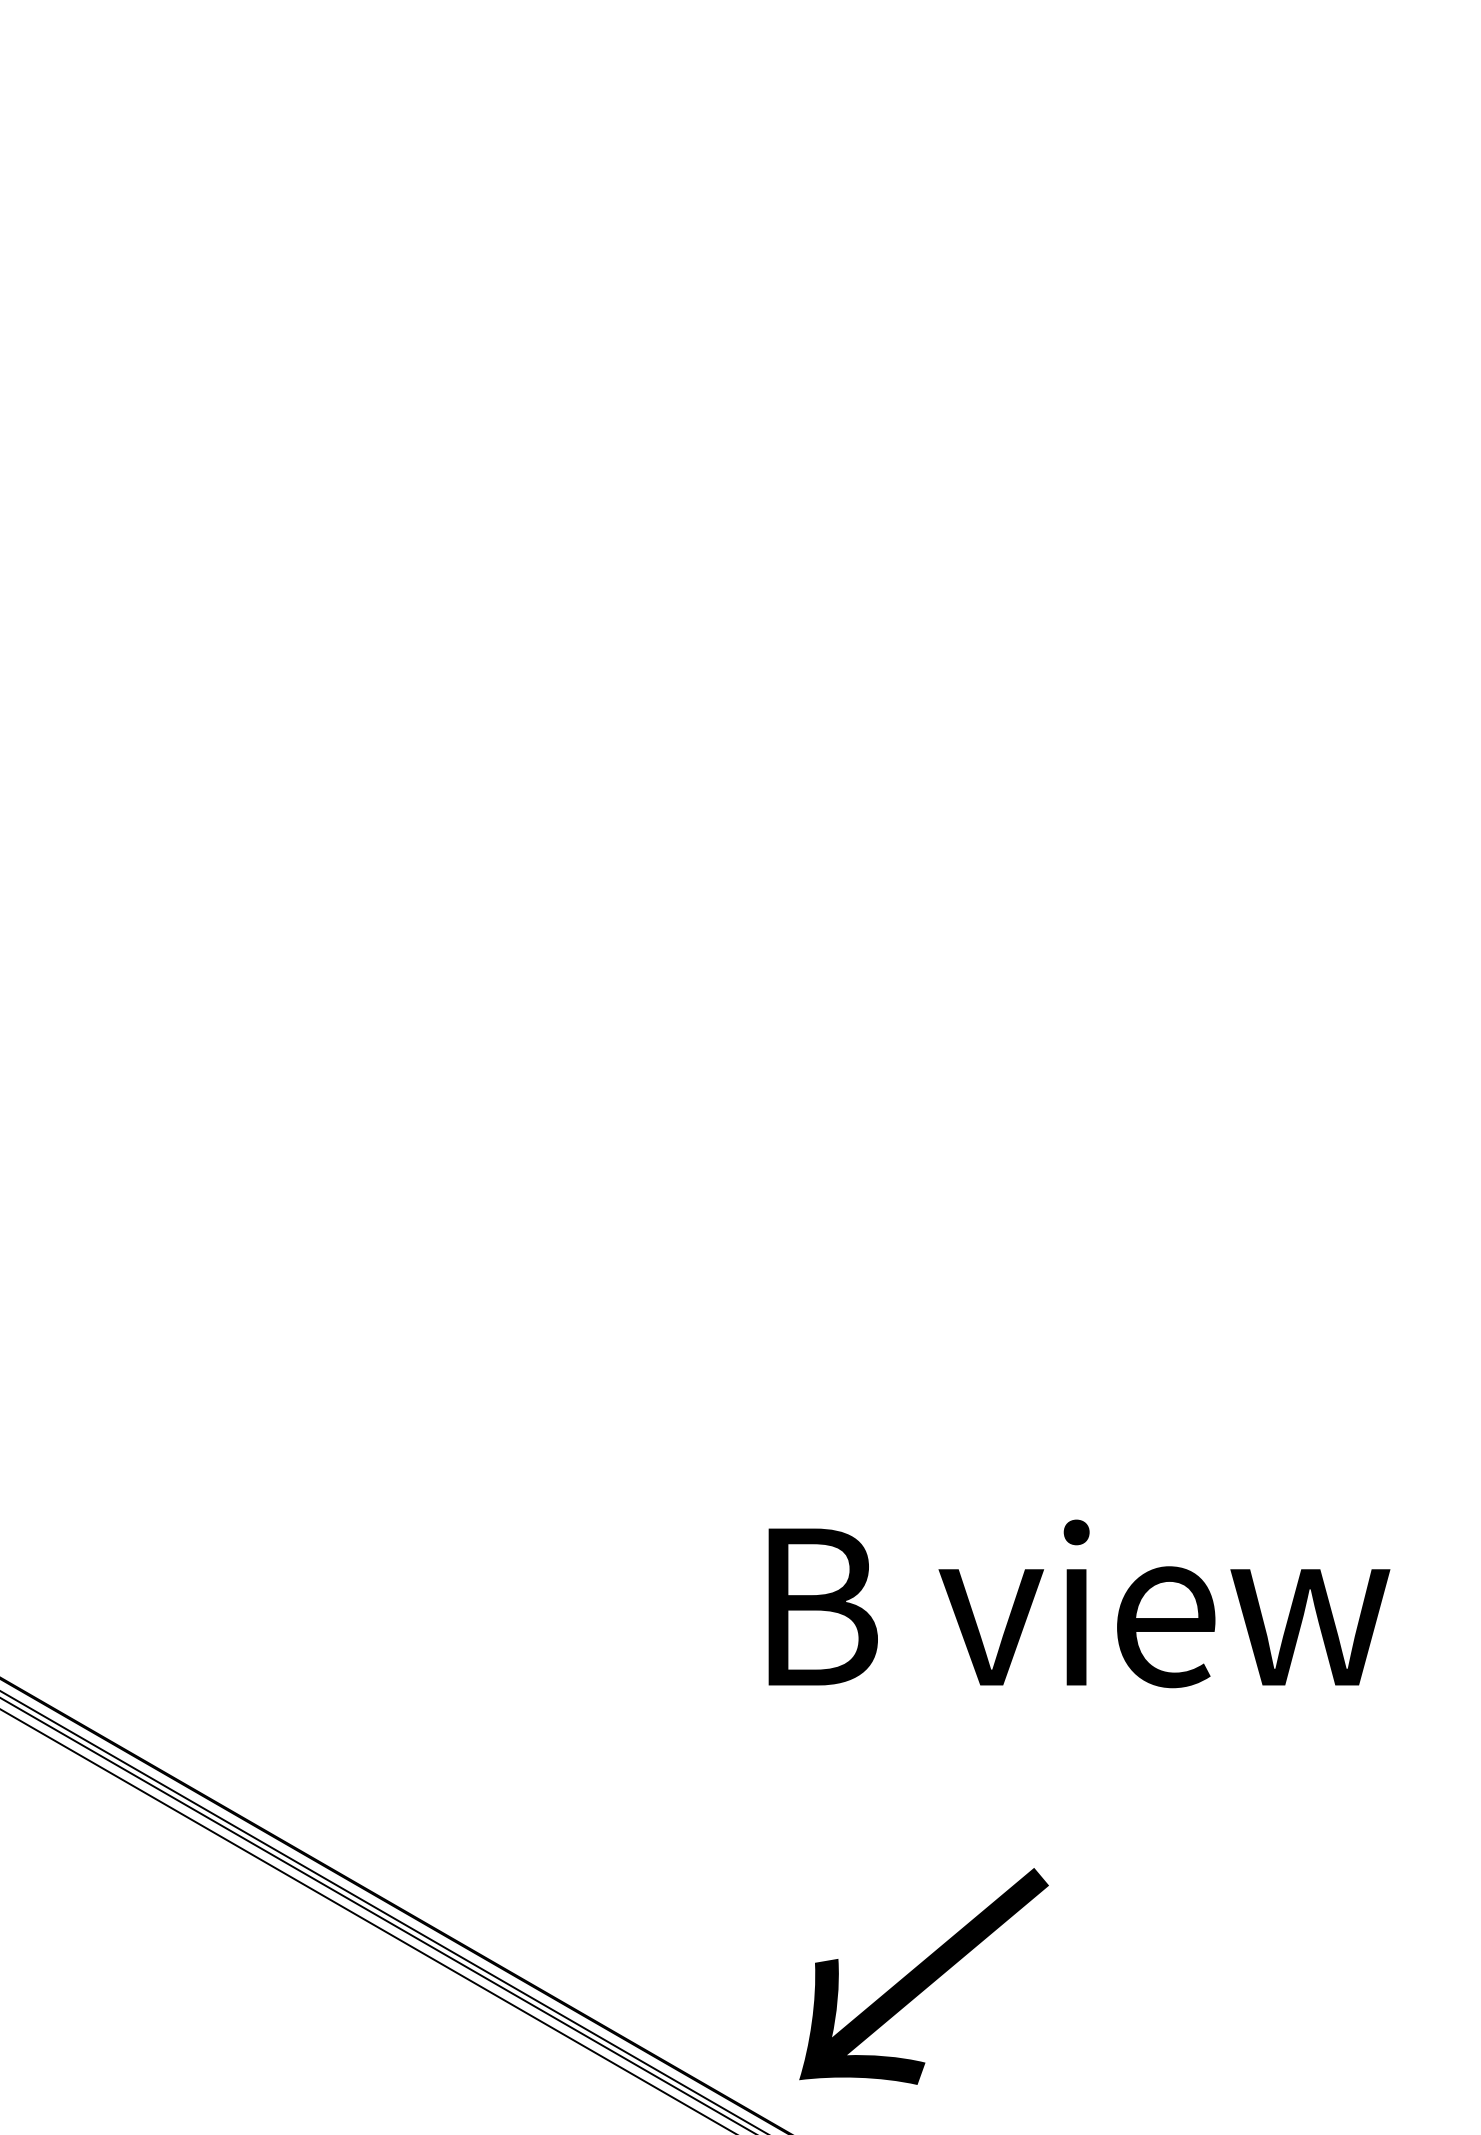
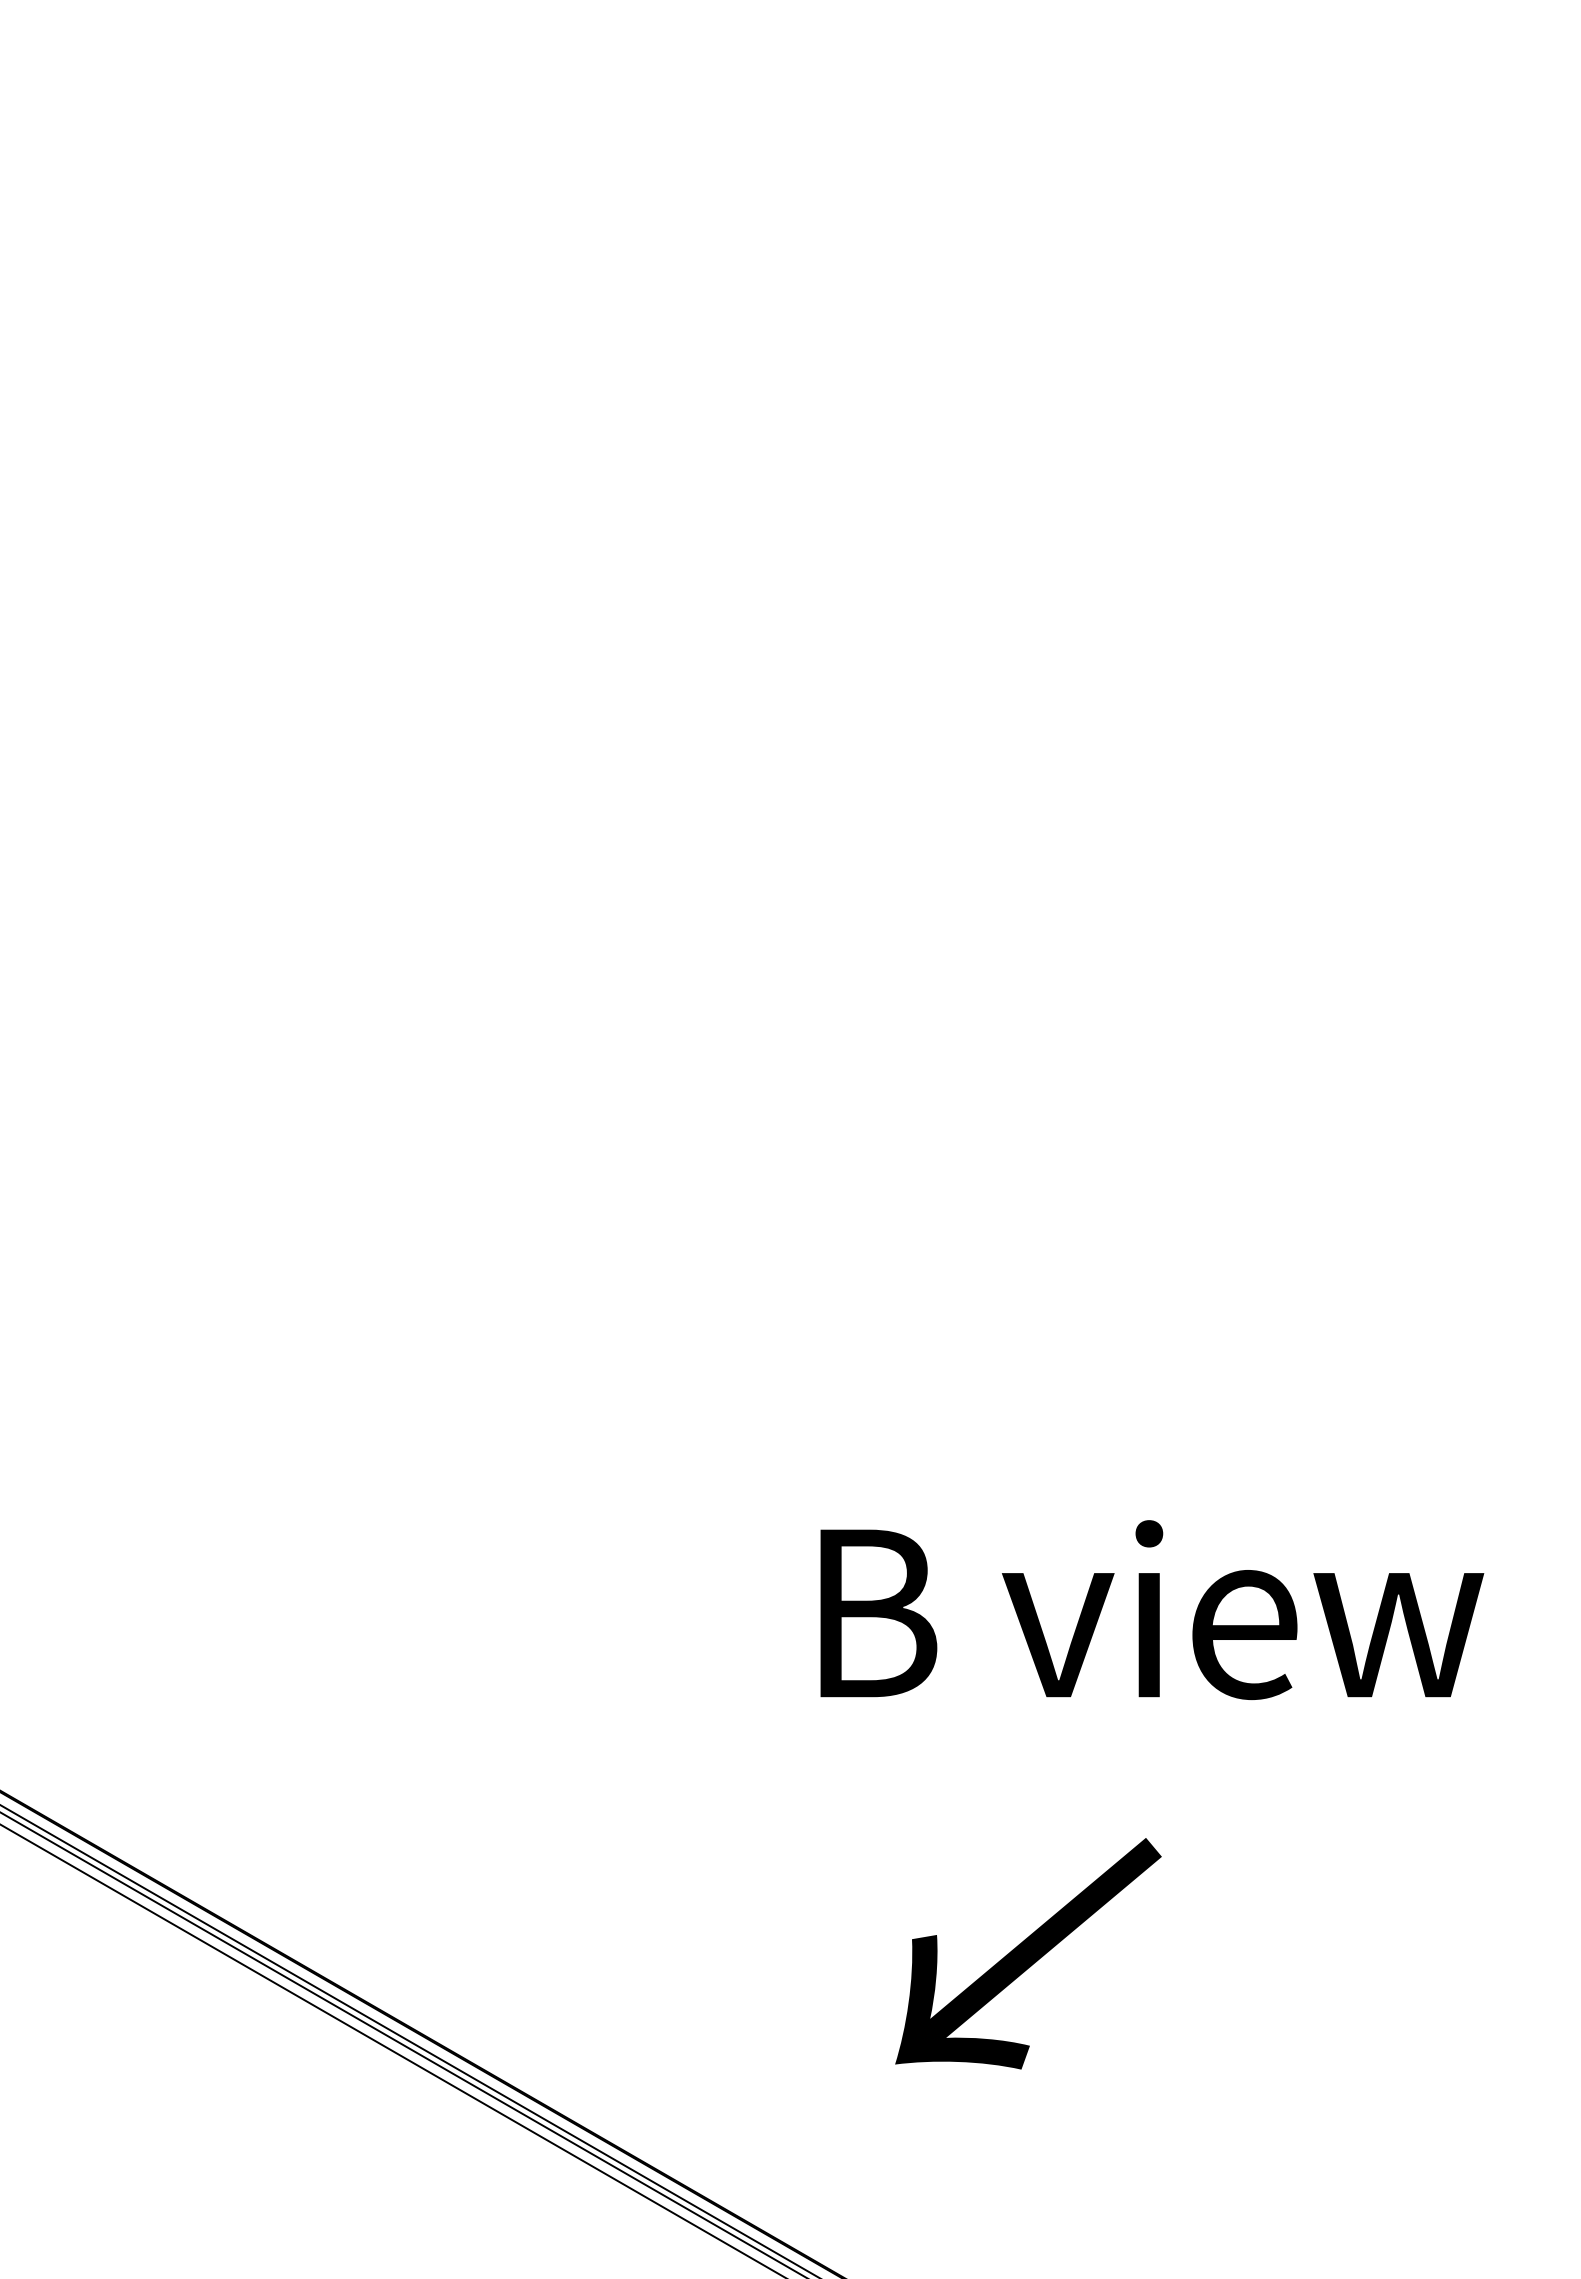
text: (1079, 1603) -> (1152, 1609), moved
text: (924, 1976) -> (1028, 1953), moved

